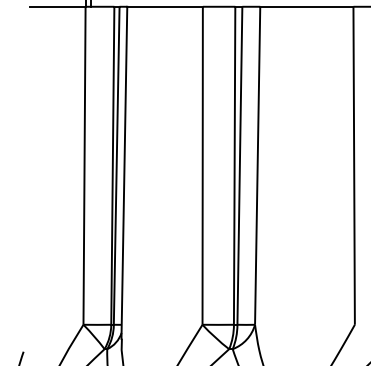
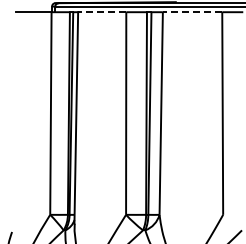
line: (163, 7) -> (101, 12), solid -> dashed
line: (306, 7) -> (192, 12), solid -> dashed

